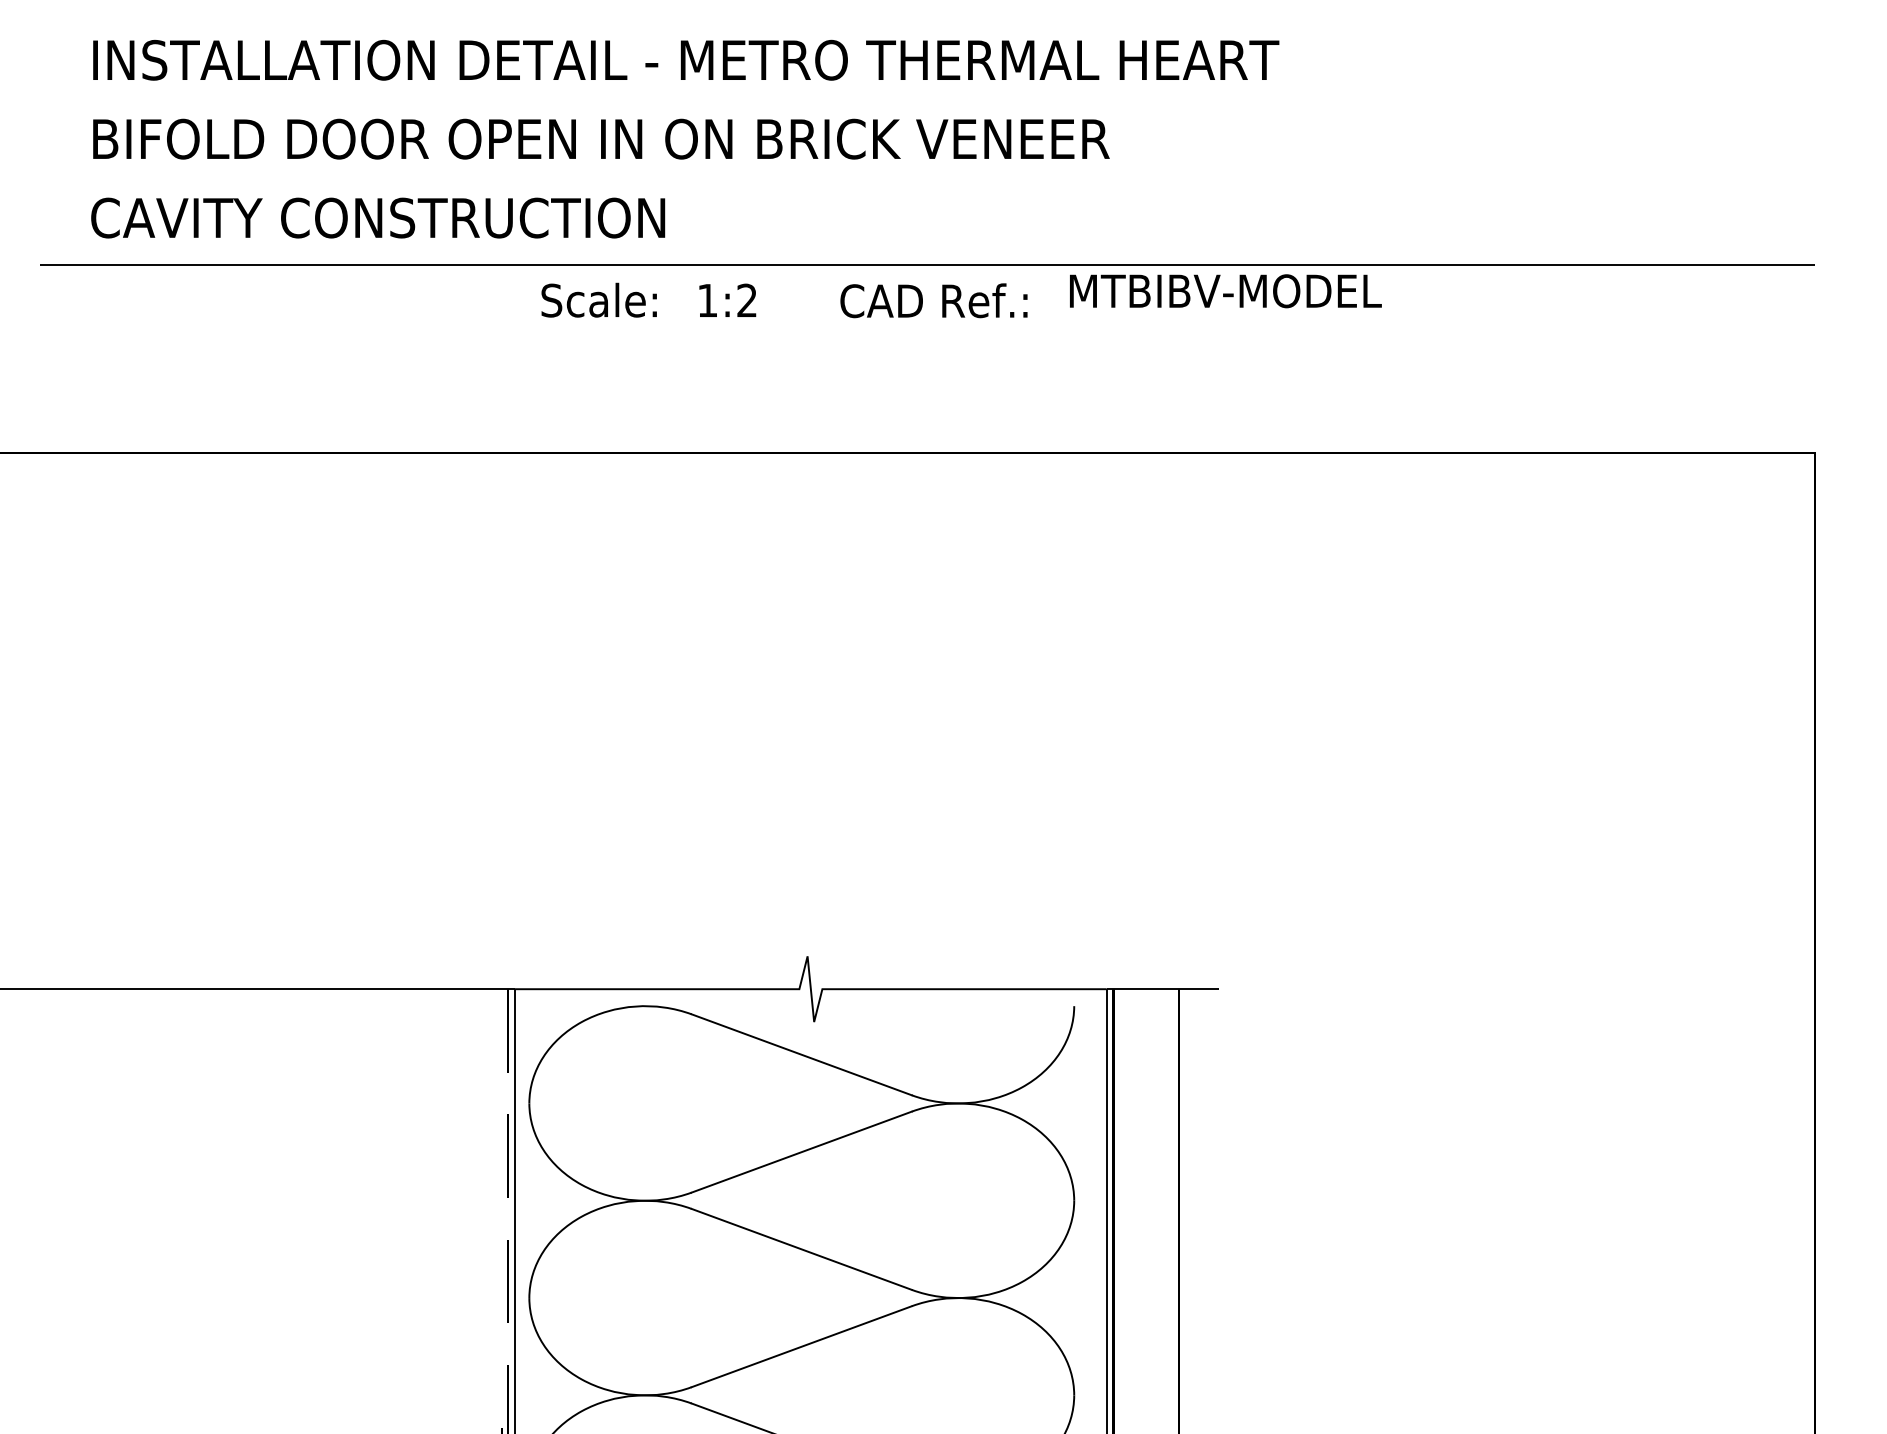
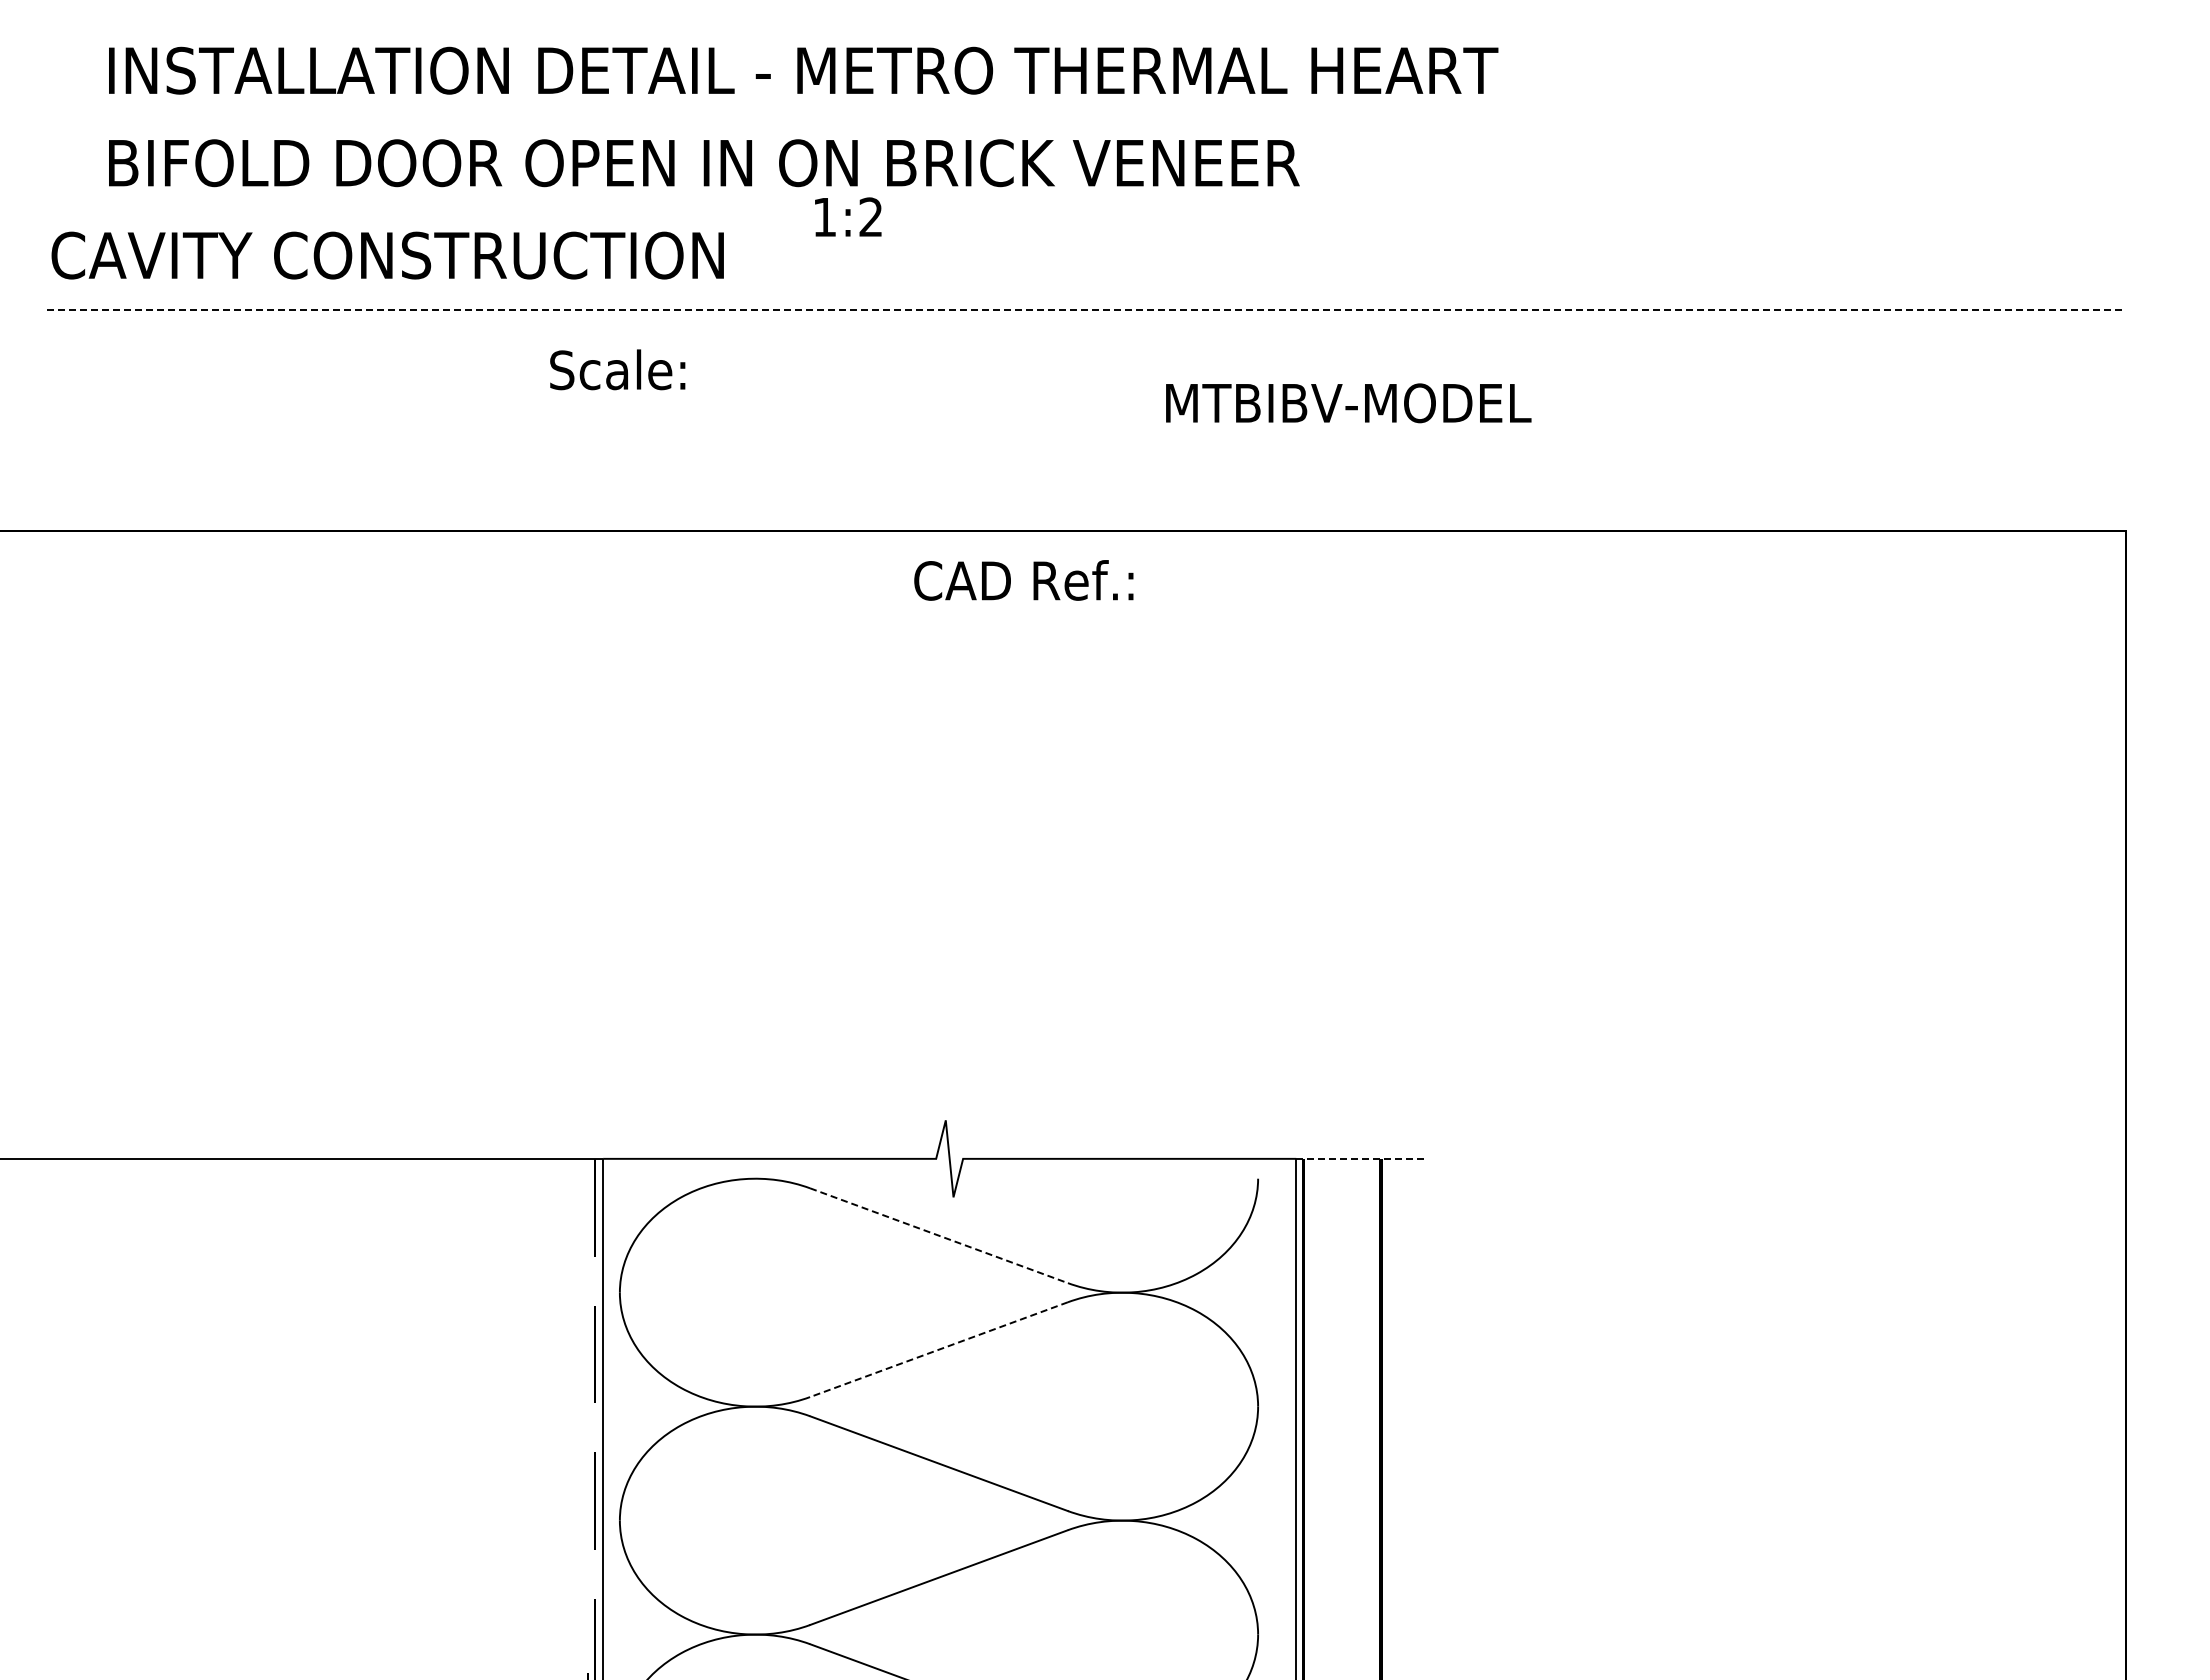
text: (377, 218) -> (387, 255), moved
line: (927, 264) -> (1086, 310), solid -> dashed
text: (1225, 291) -> (1348, 403), moved
text: (599, 299) -> (617, 369), moved
text: (727, 299) -> (848, 216), moved
text: (933, 300) -> (1023, 580), moved
line: (1163, 988) -> (1362, 1158), solid -> dashed
line: (802, 1054) -> (939, 1235), solid -> dashed
line: (801, 1151) -> (938, 1349), solid -> dashed

